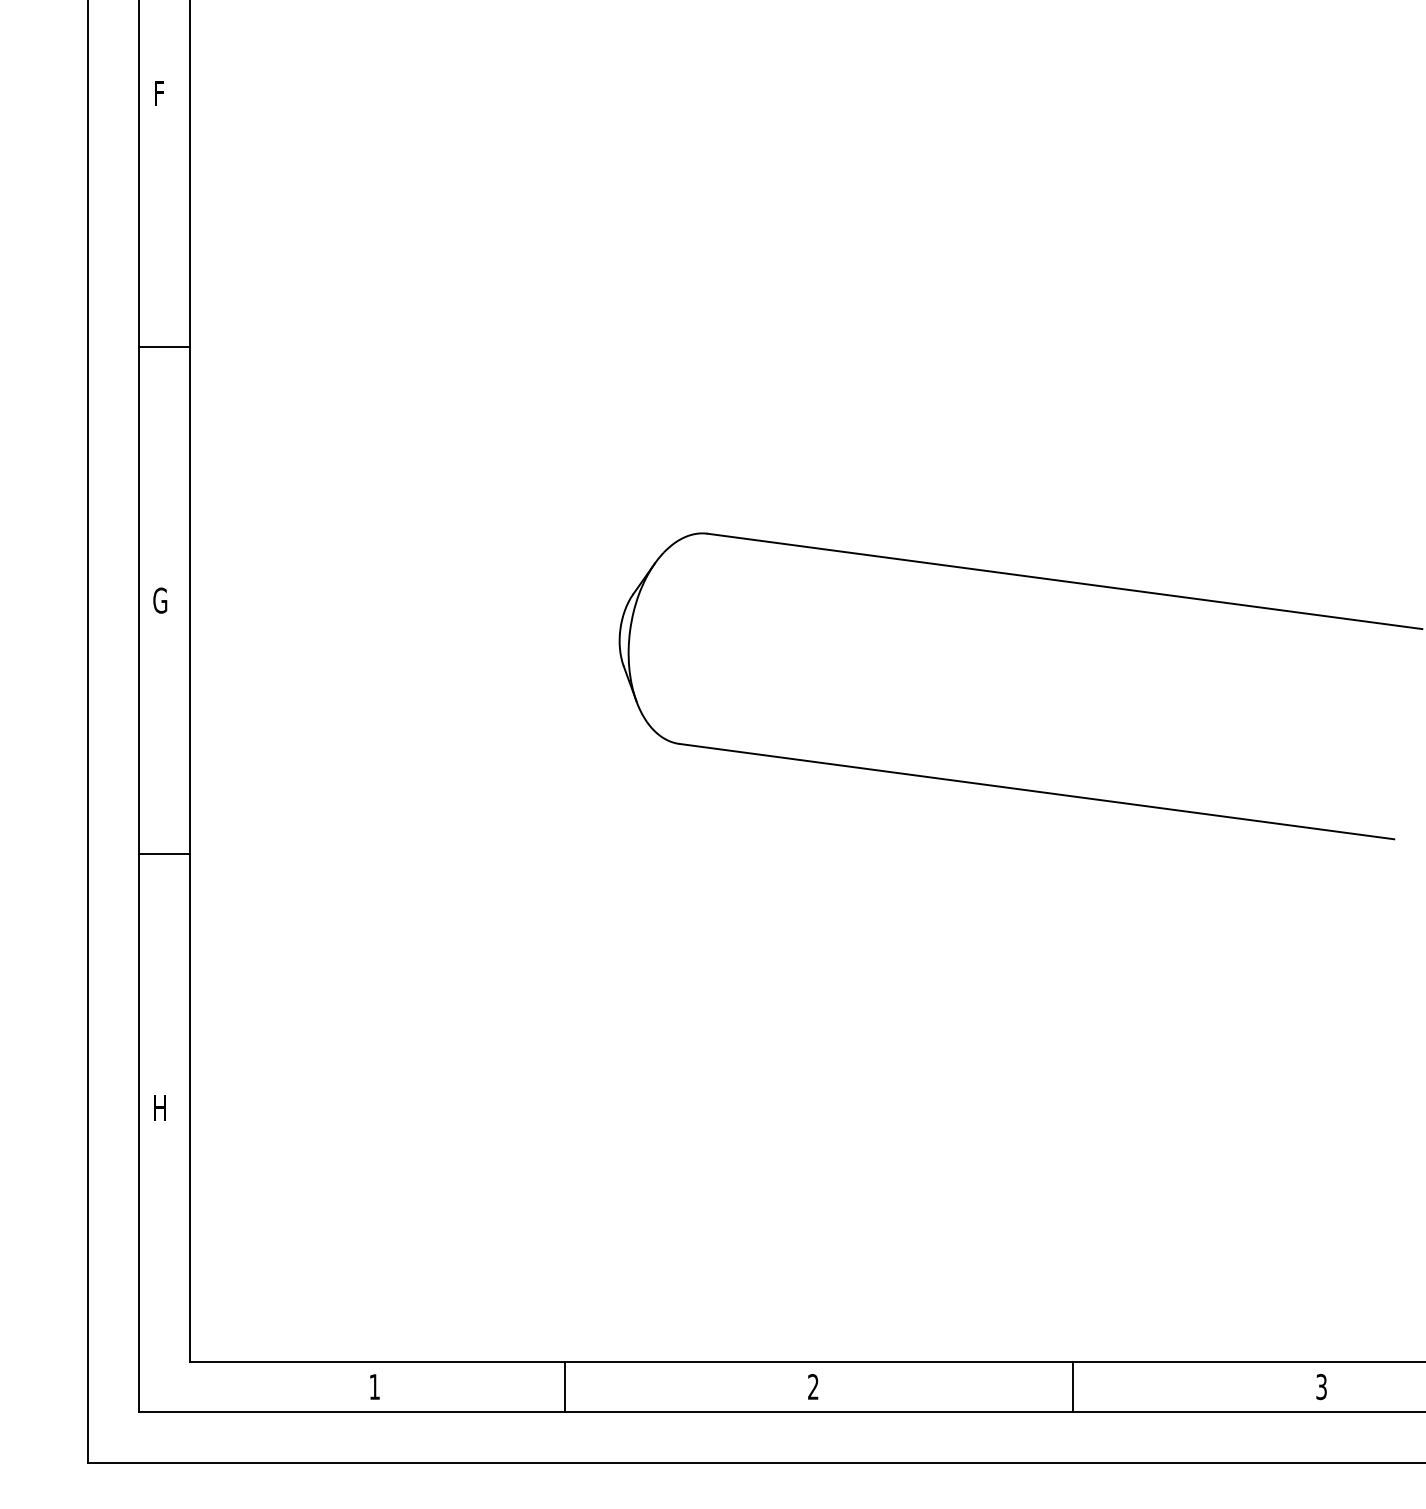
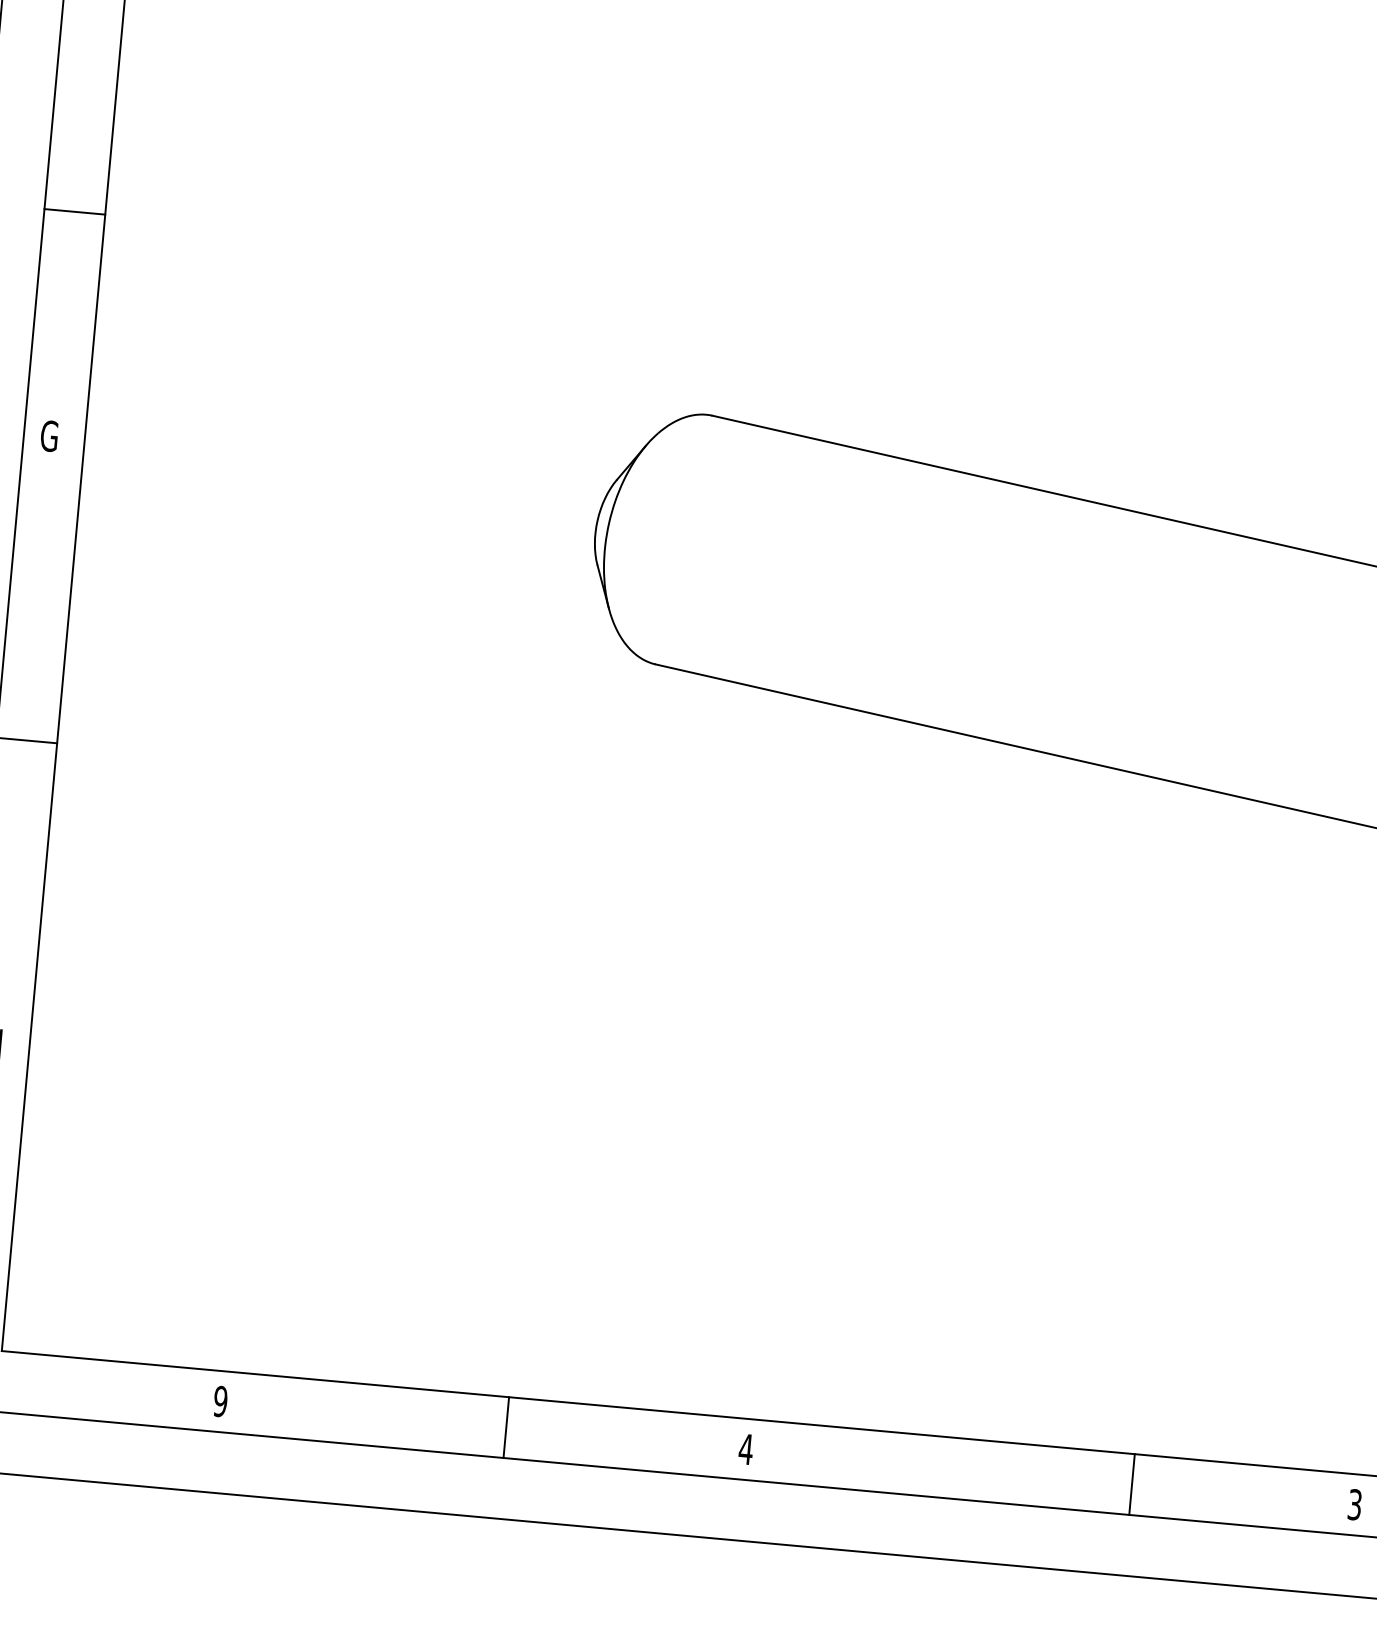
line: (164, 347) -> (74, 212), moved
line: (565, 1386) -> (506, 1427), moved
text: (813, 1386) -> (746, 1448), 2 -> 4
line: (1072, 1386) -> (1132, 1483), moved
text: (374, 1387) -> (220, 1402), 1 -> 9

